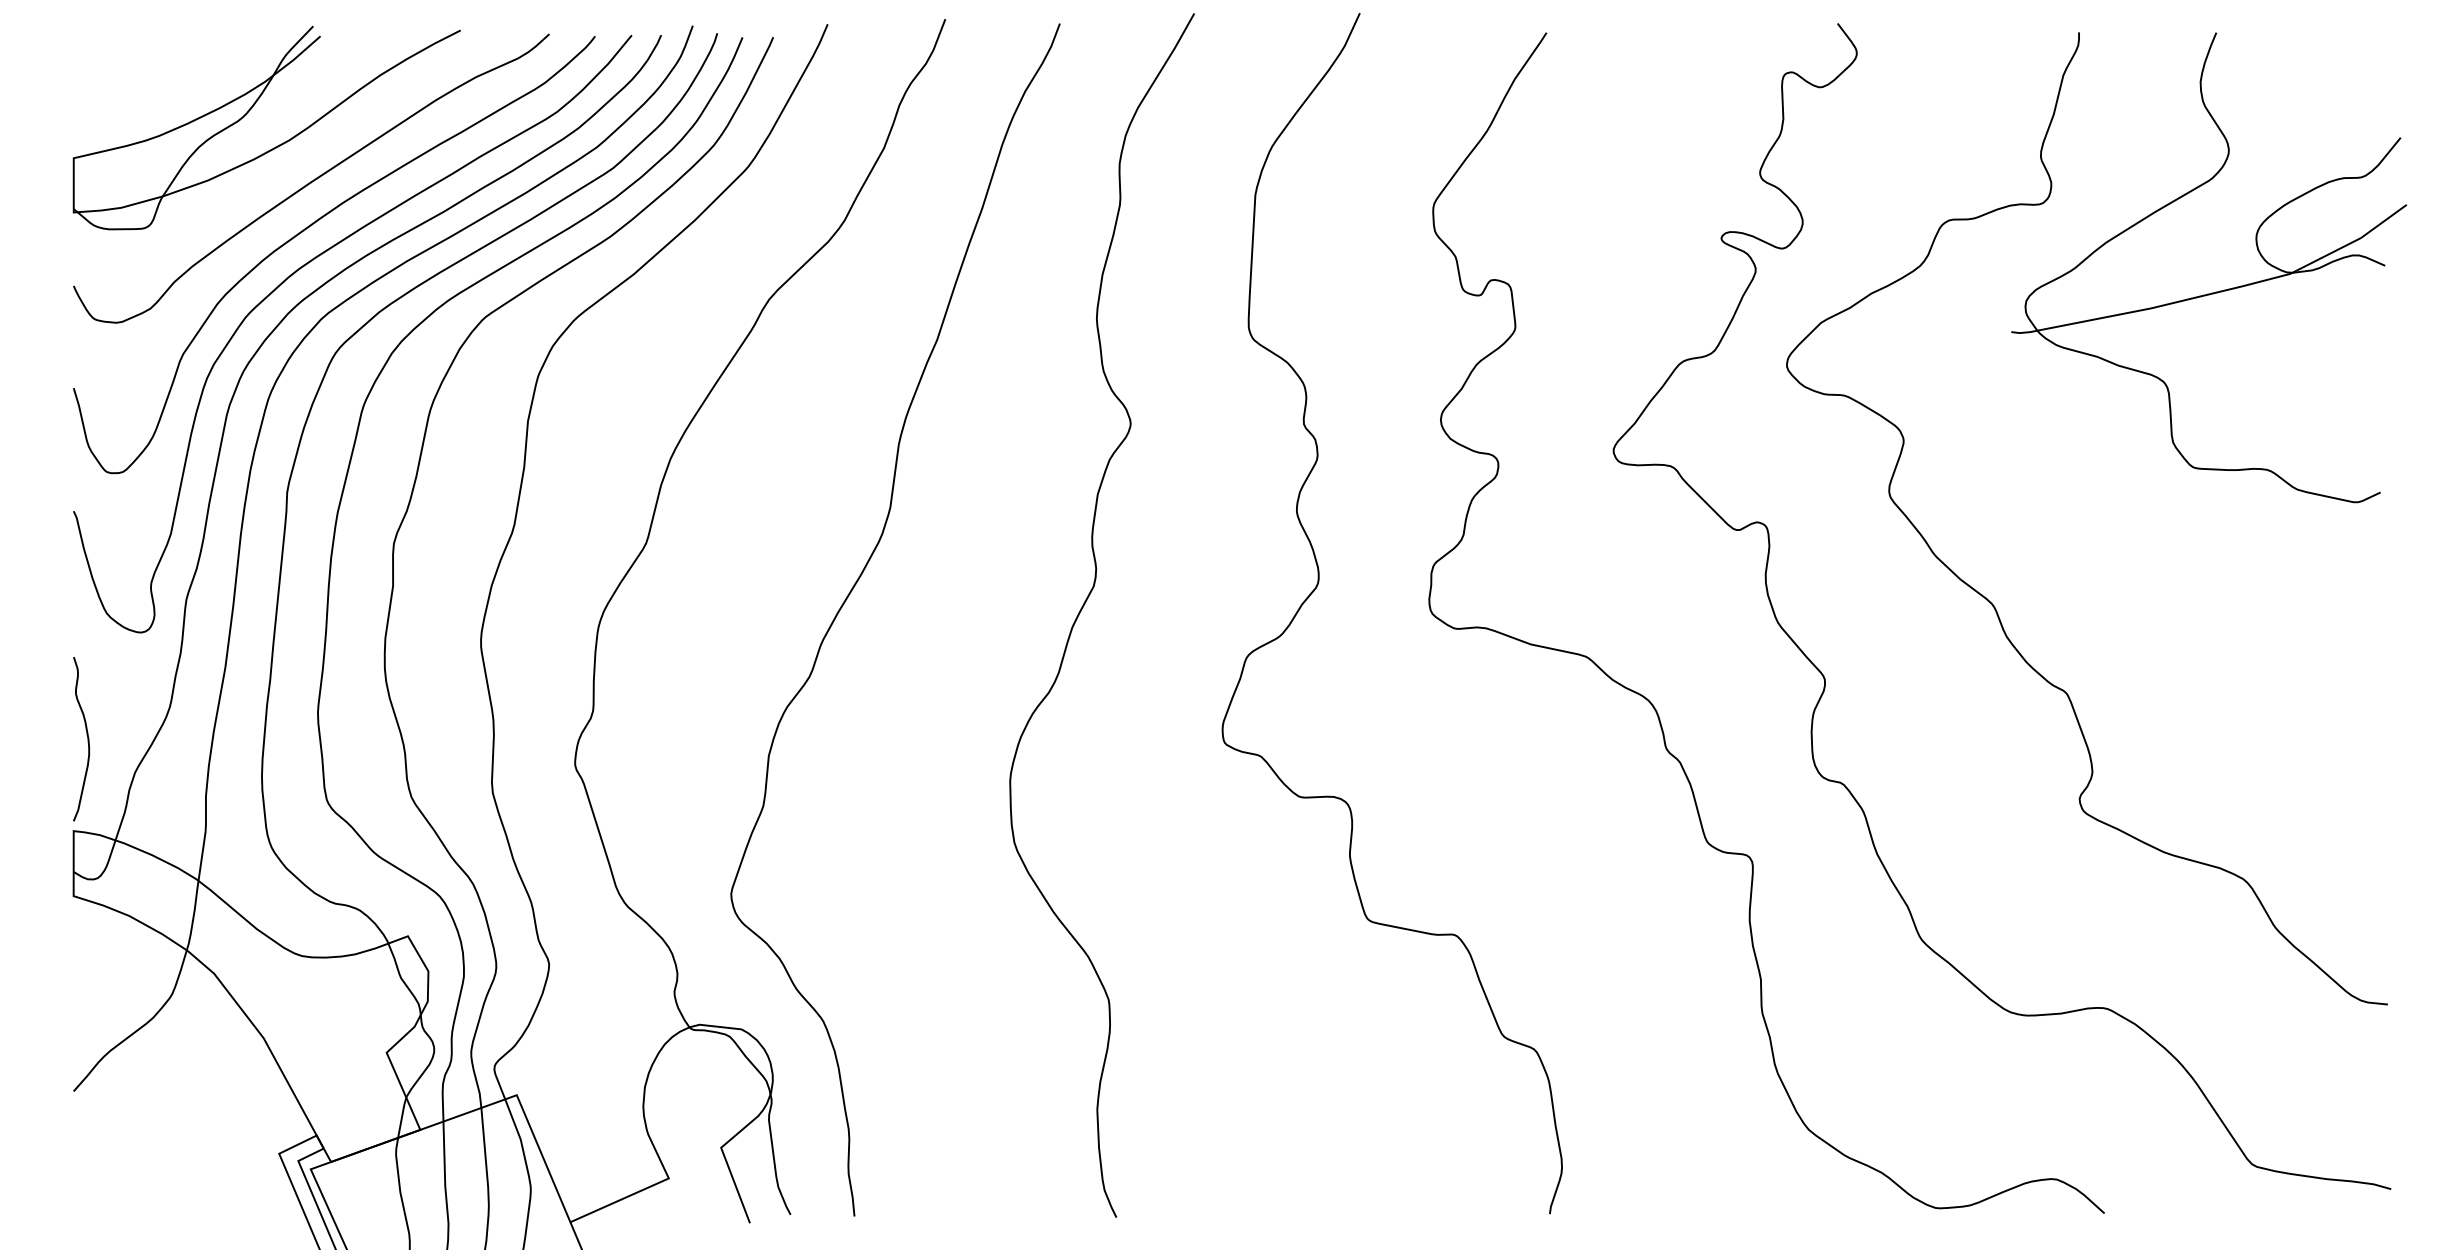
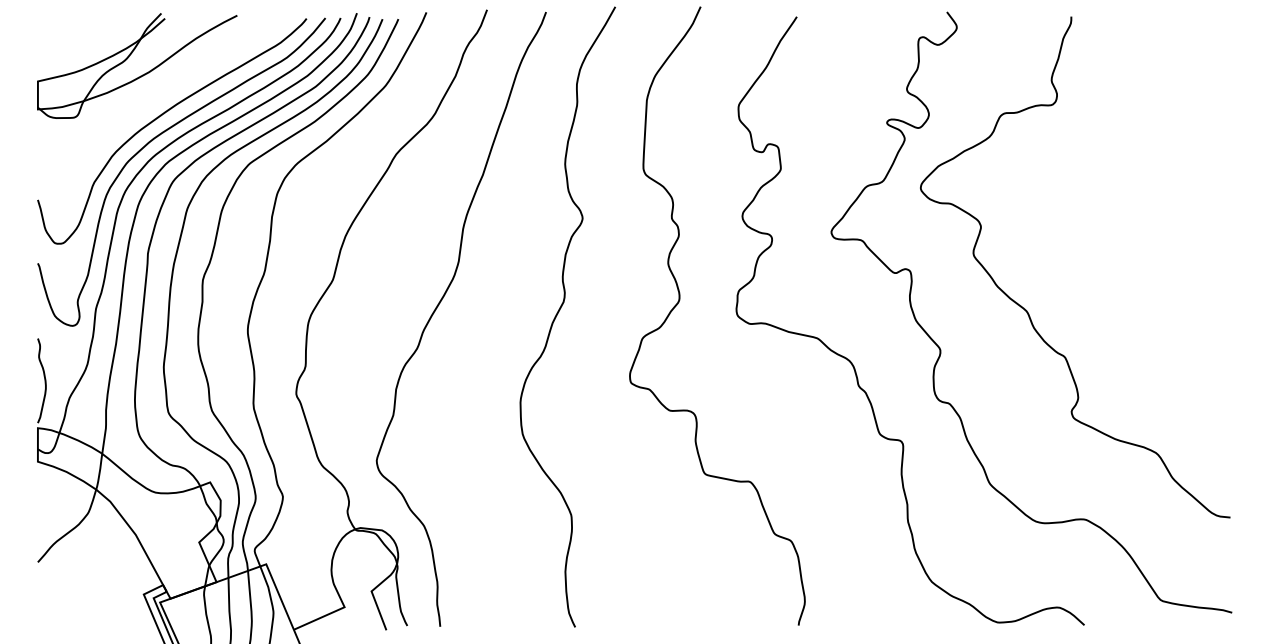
curve: (311, 179) -> (160, 92), removed
part: (2217, 290) -> (1142, 149), removed

